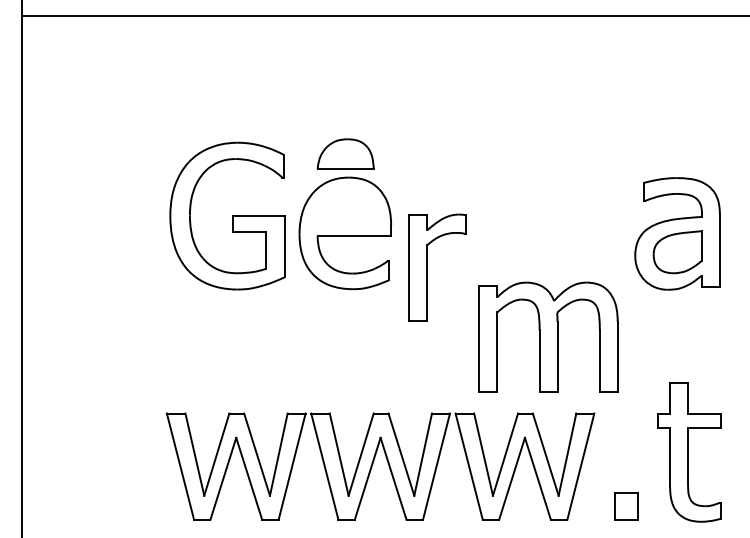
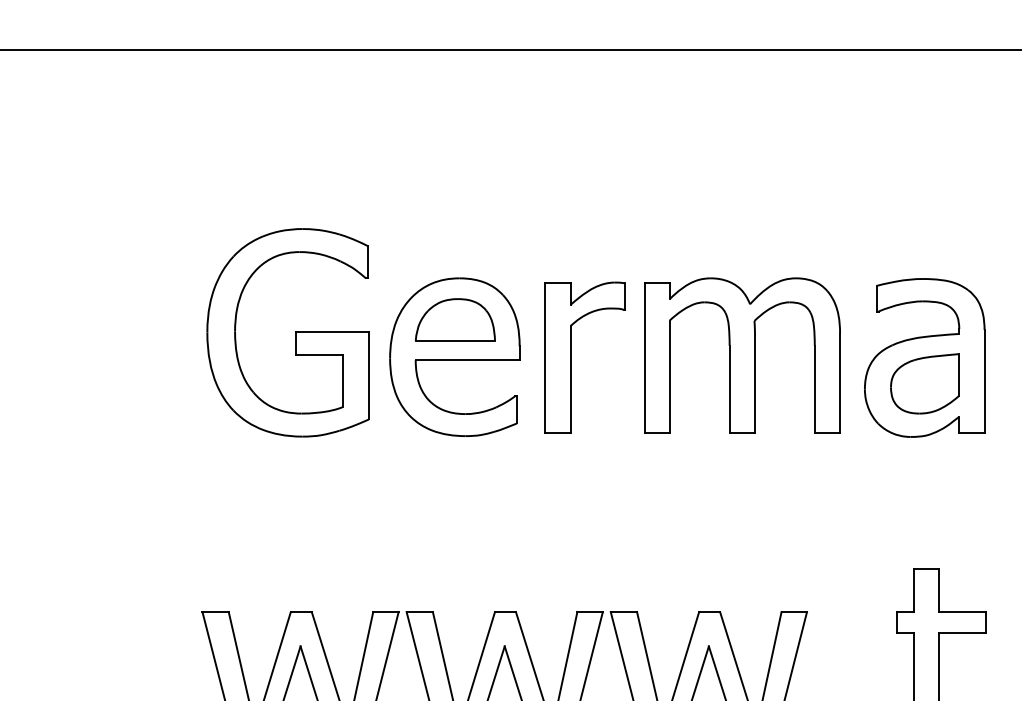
part: (345, 153) -> (455, 319), moved
part: (427, 267) -> (571, 357), moved
part: (548, 336) -> (742, 354), moved

